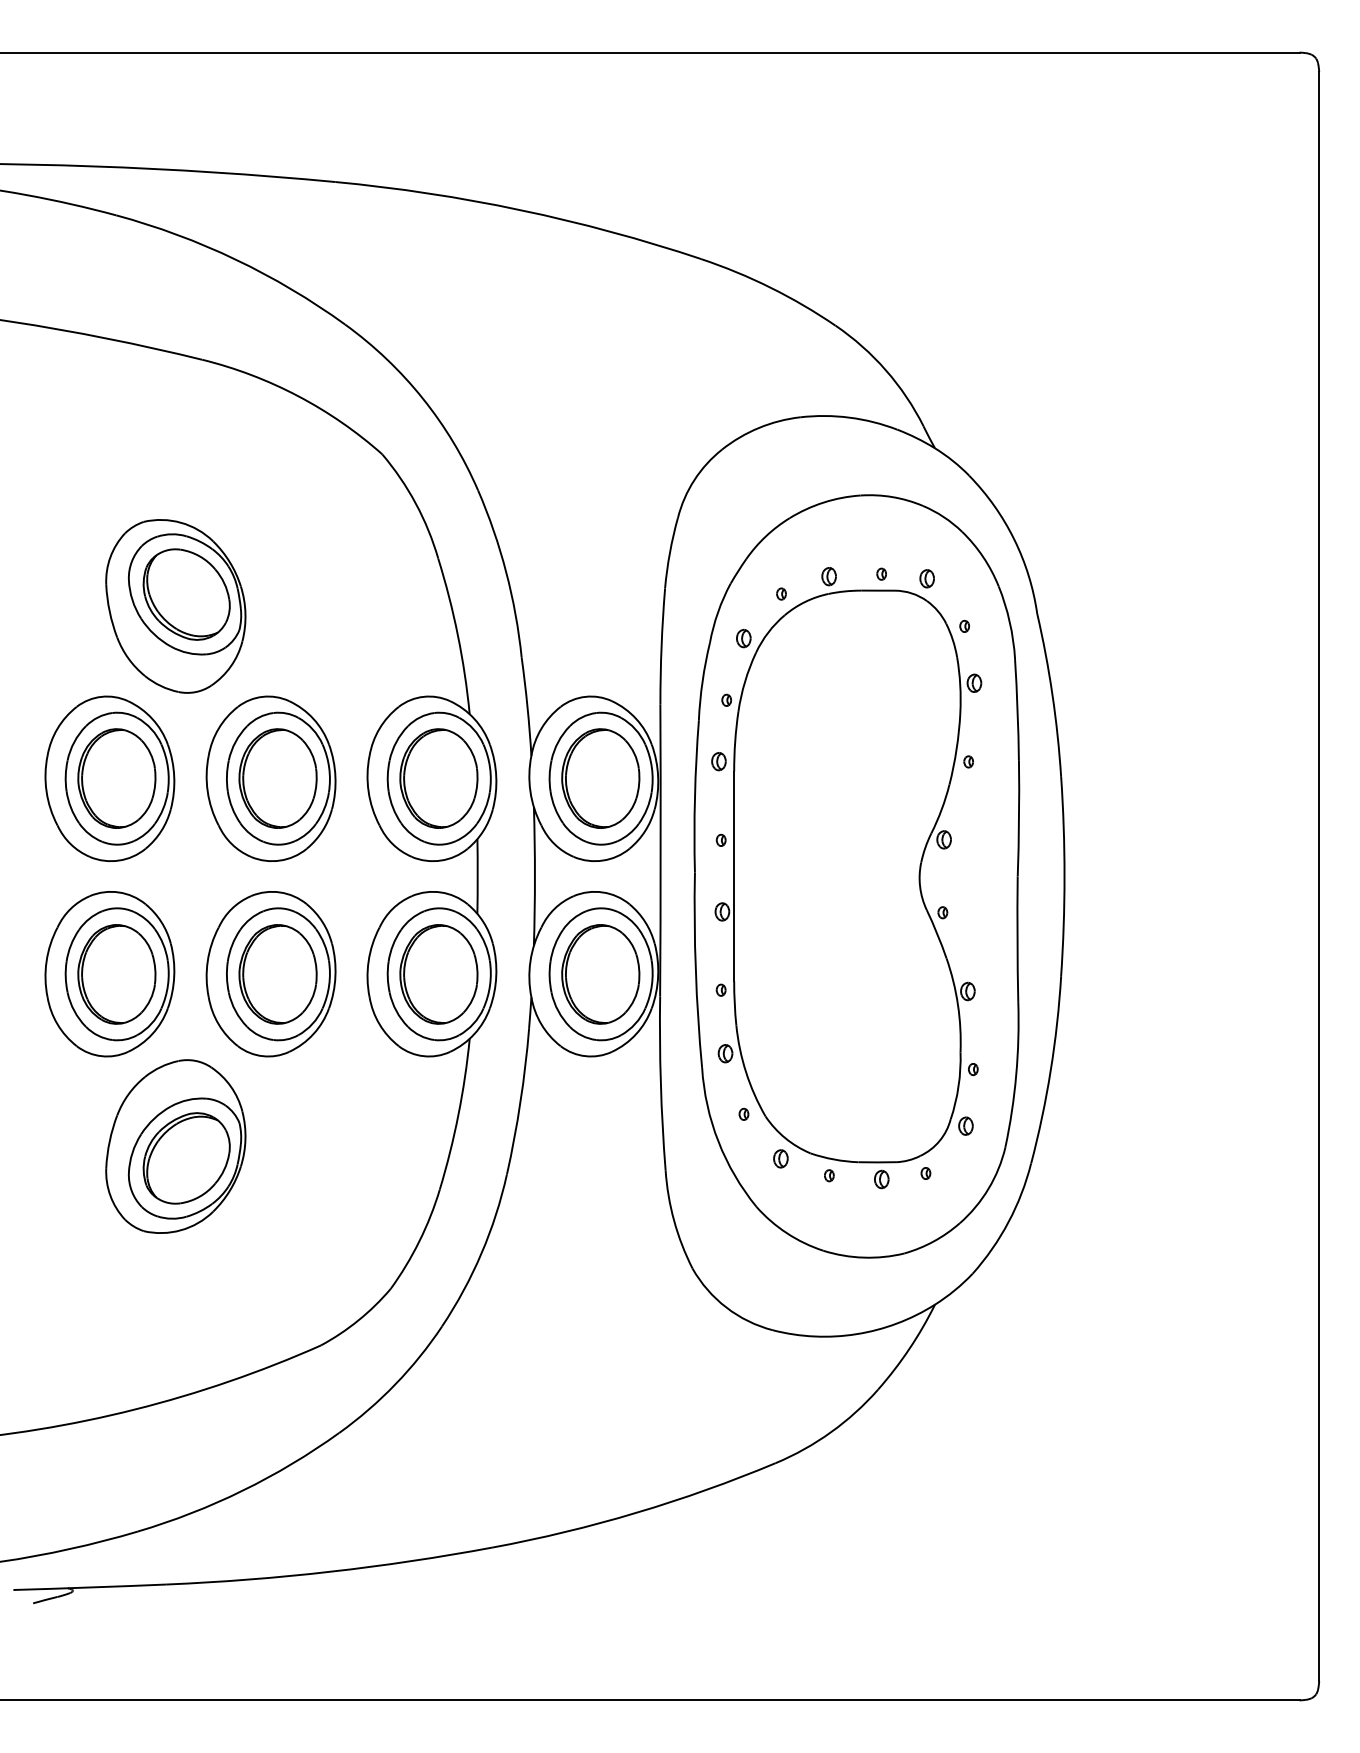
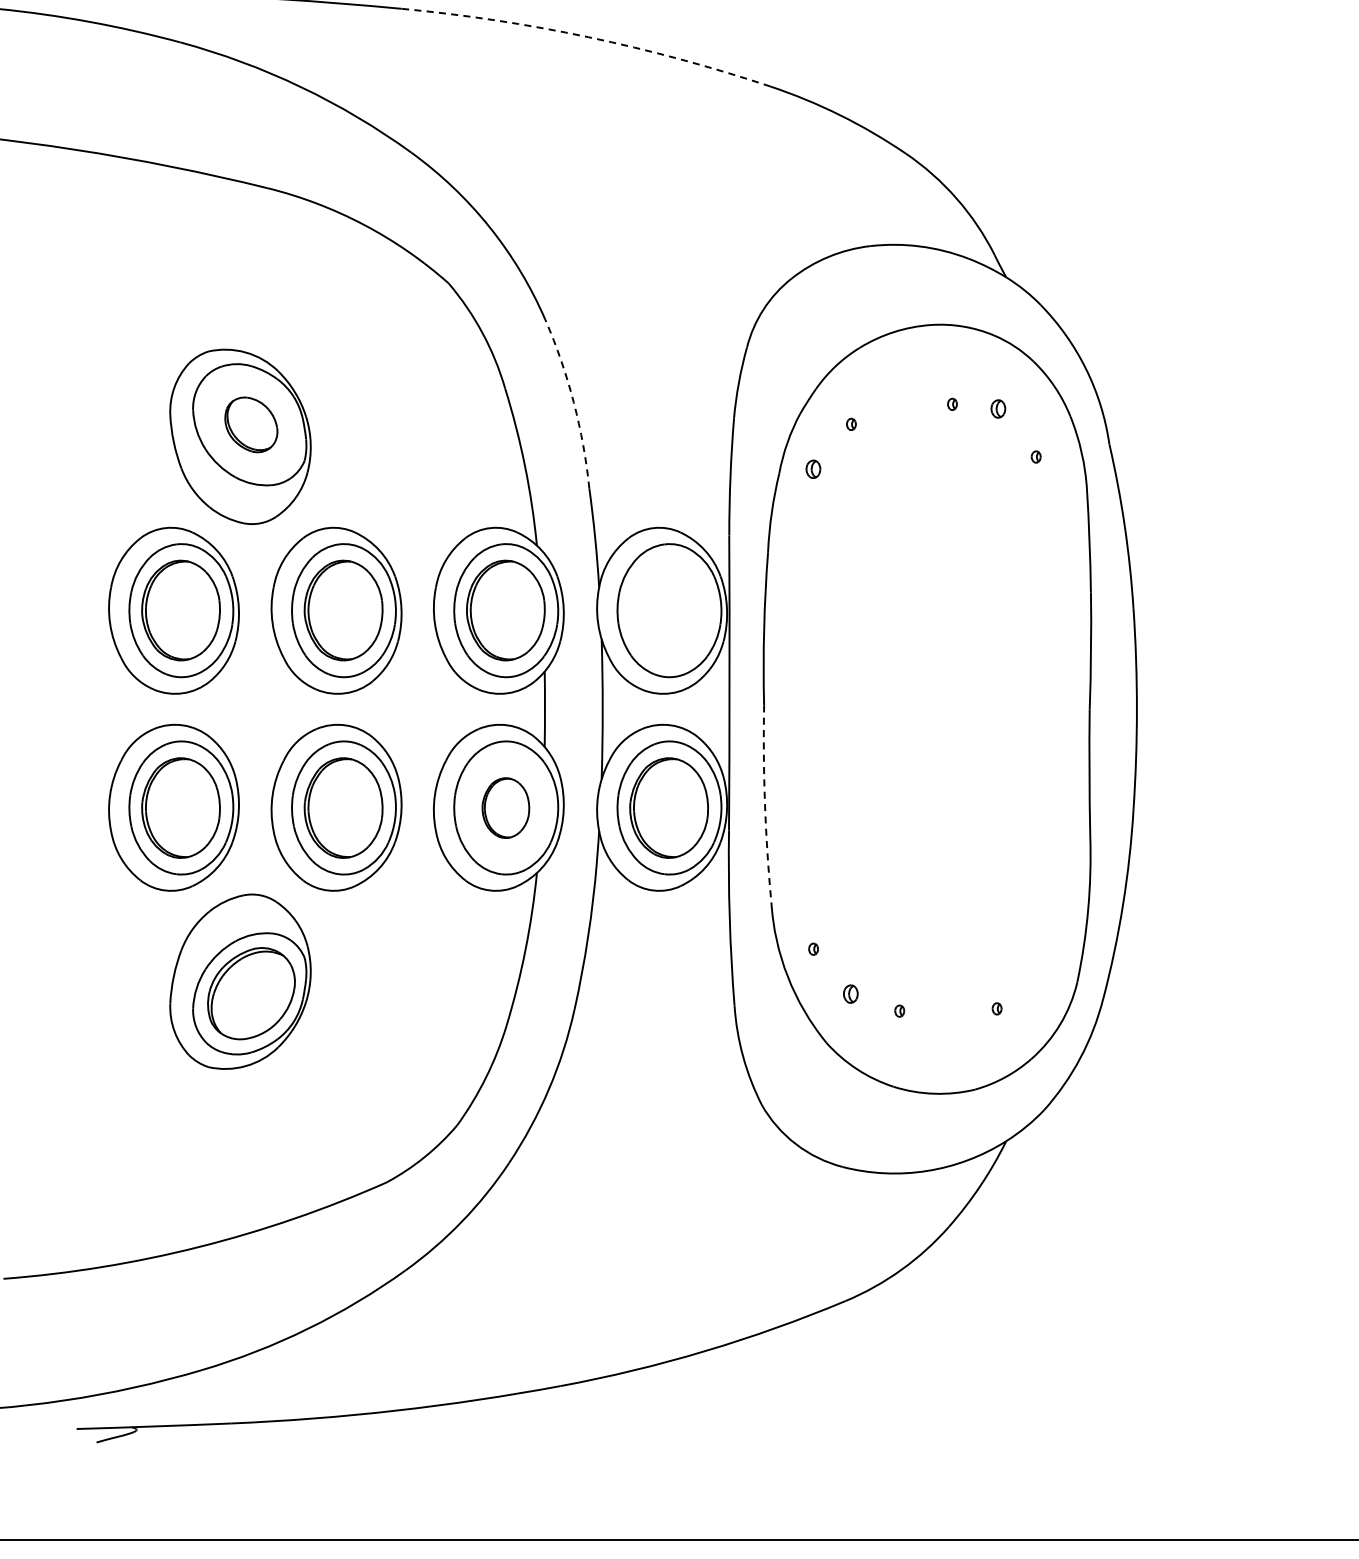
arc: (520, 210) -> (588, 37), solid -> dashed
arc: (506, 572) -> (574, 402), solid -> dashed
part: (186, 594) -> (251, 424), size x0.6
part: (600, 778) -> (668, 610), removed
part: (846, 878) -> (916, 711), removed
arc: (695, 970) -> (764, 804), solid -> dashed
part: (438, 974) -> (505, 808), size x0.6

